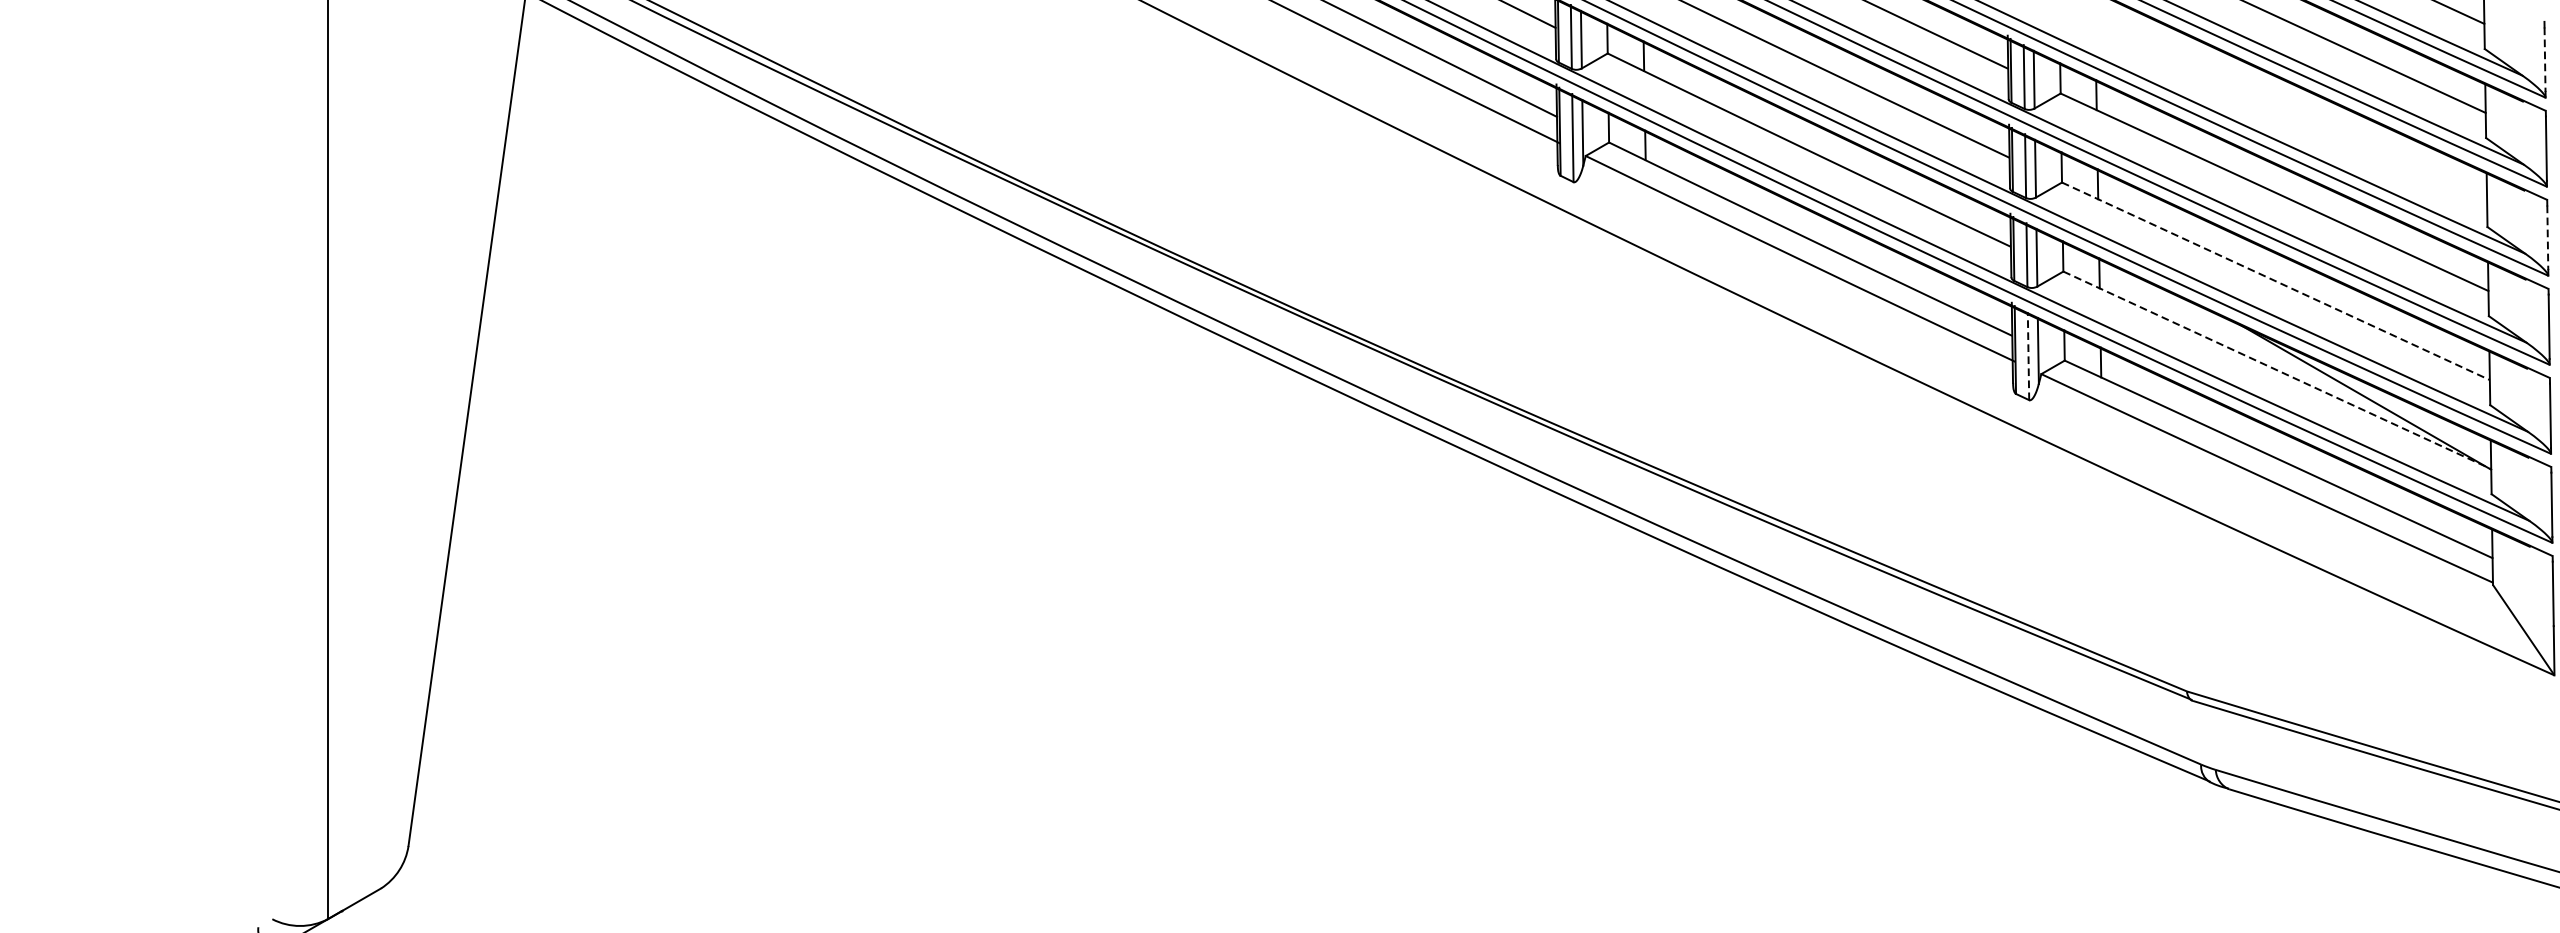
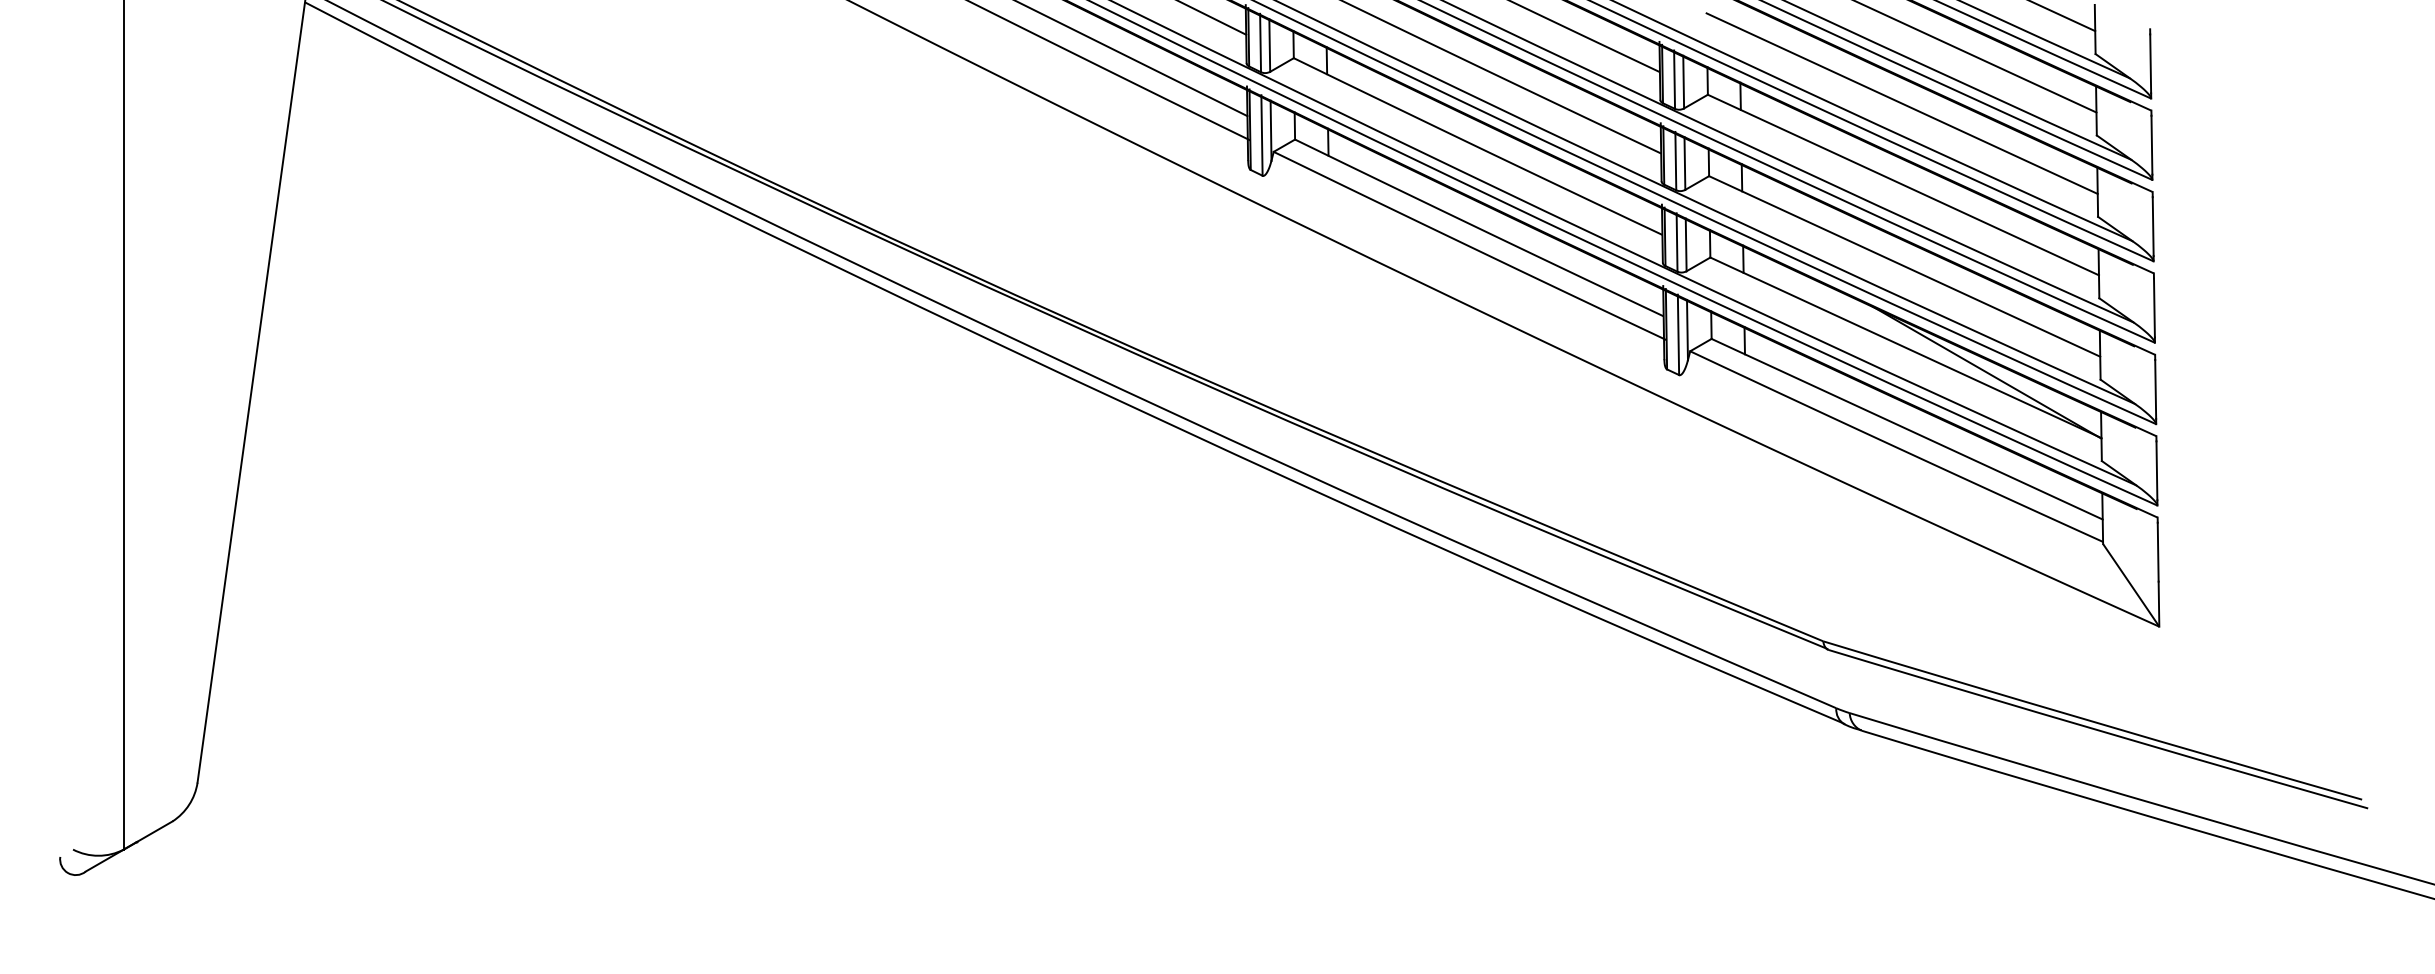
line: (2544, 60) -> (2150, 64), dashed -> solid
line: (2272, 103) -> (1901, 103), added
line: (2548, 238) -> (2153, 227), dashed -> solid
line: (2276, 281) -> (1905, 266), dashed -> solid
line: (2028, 355) -> (1678, 334), dashed -> solid
line: (2277, 371) -> (1906, 348), dashed -> solid

